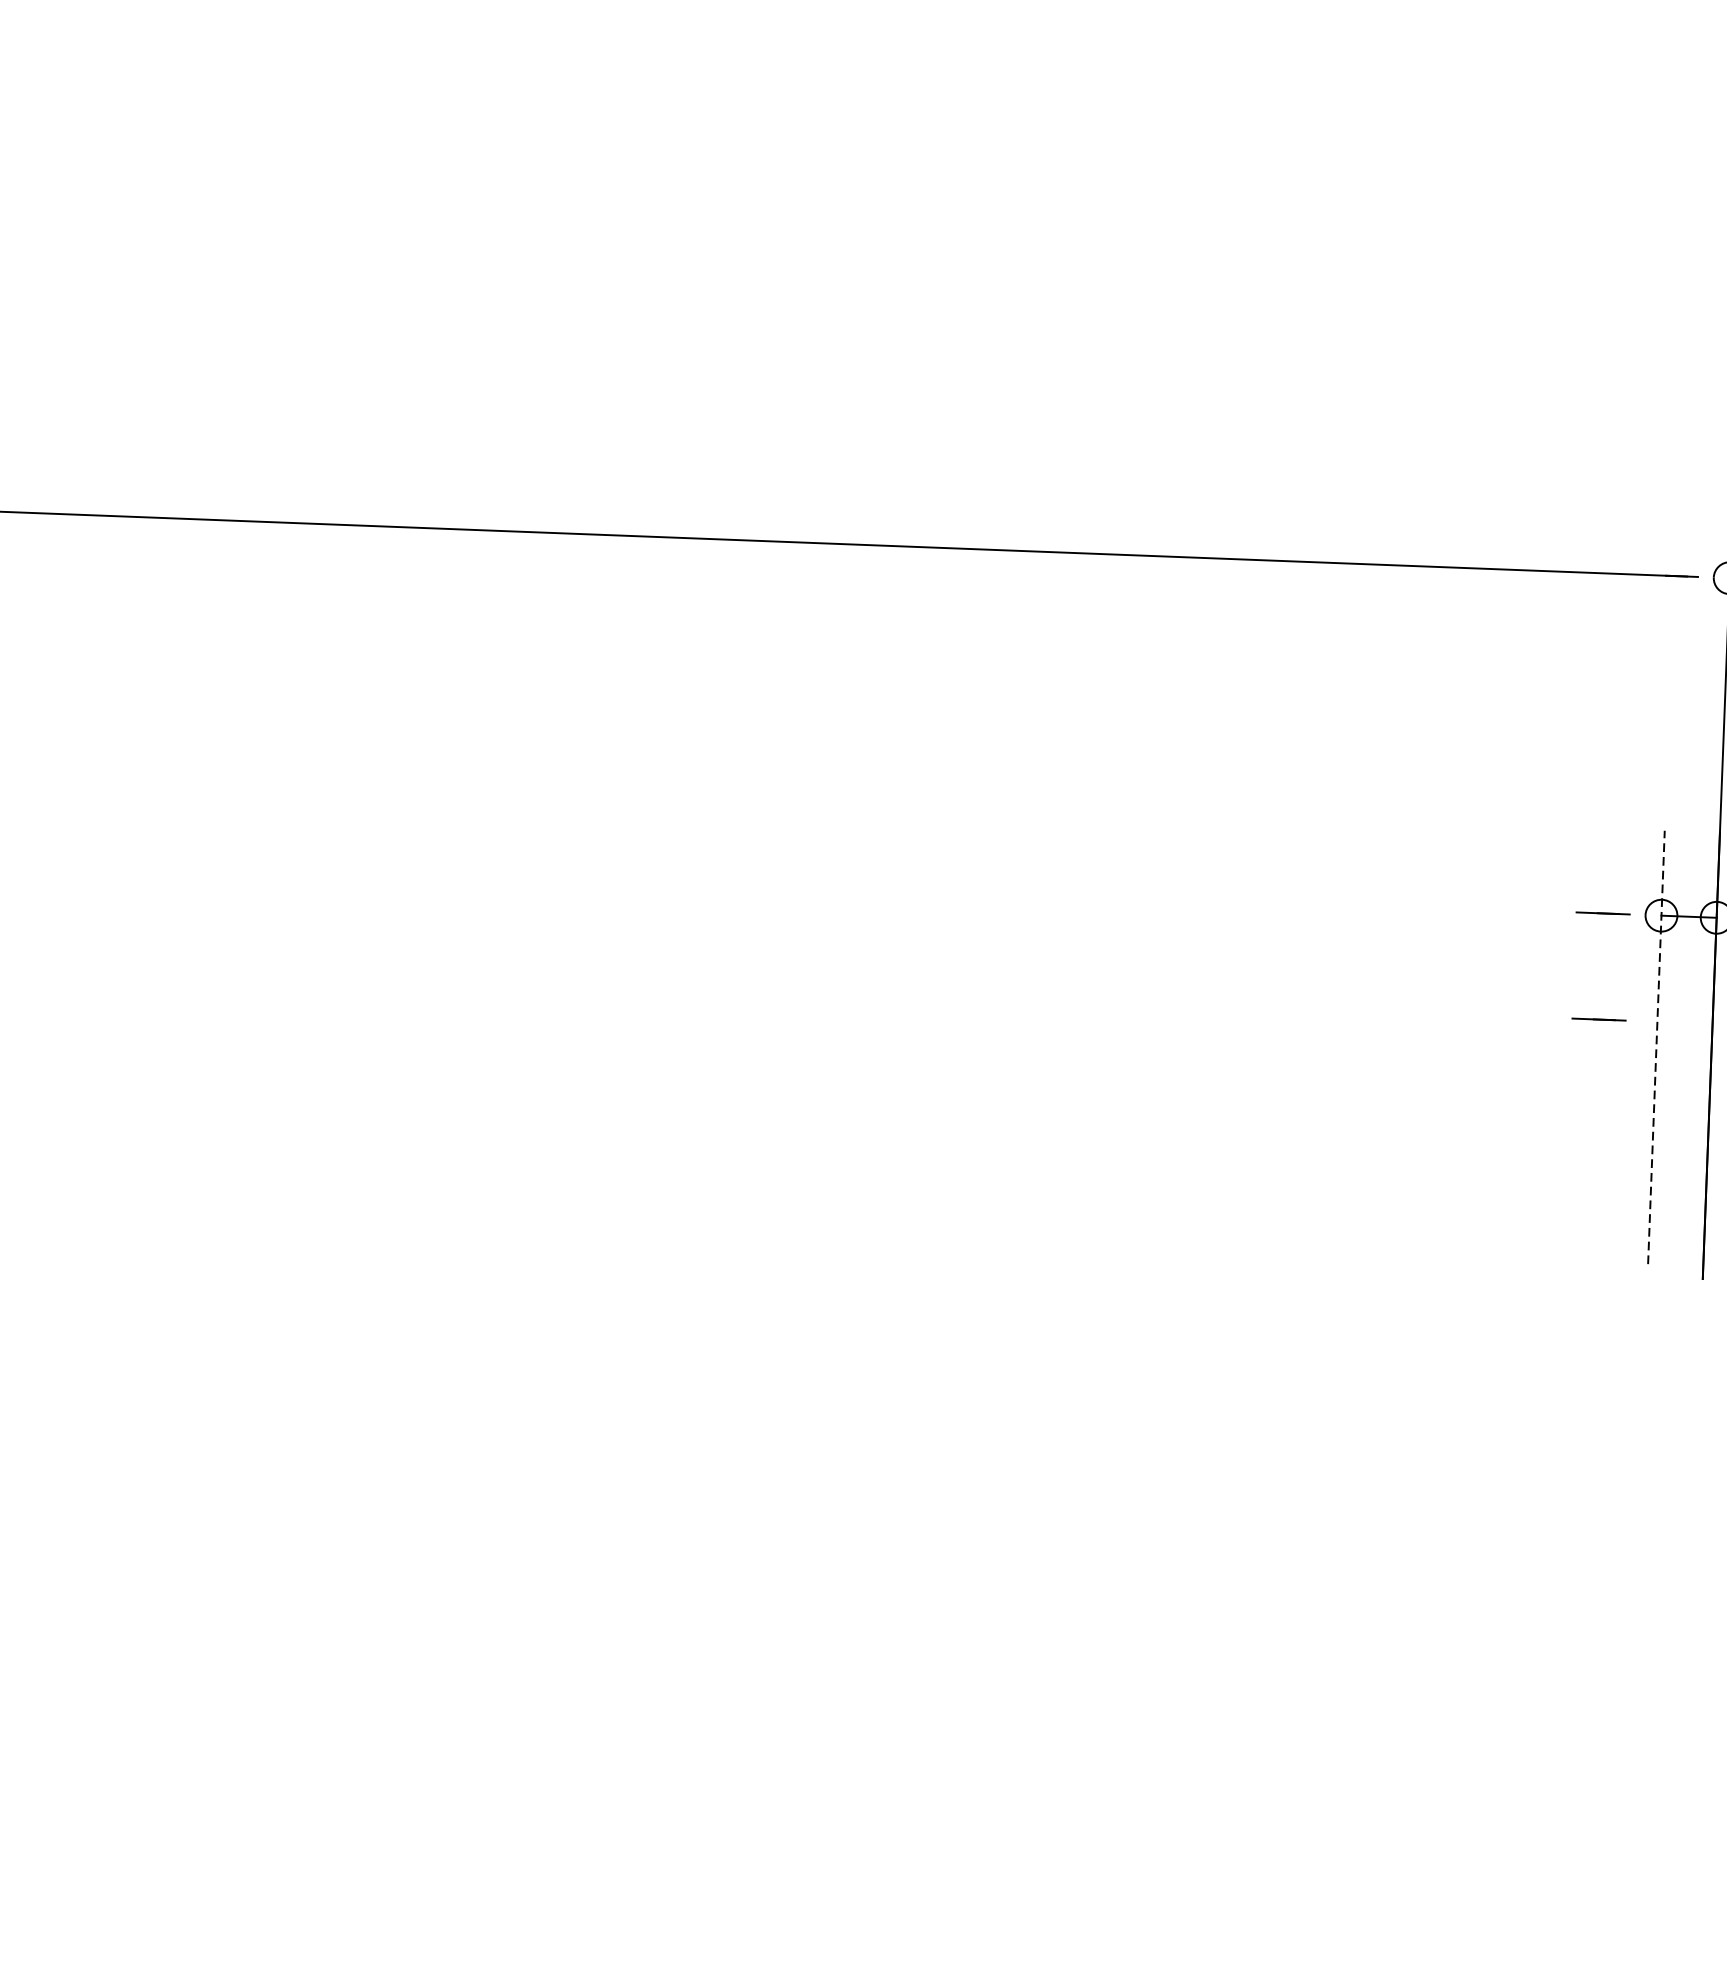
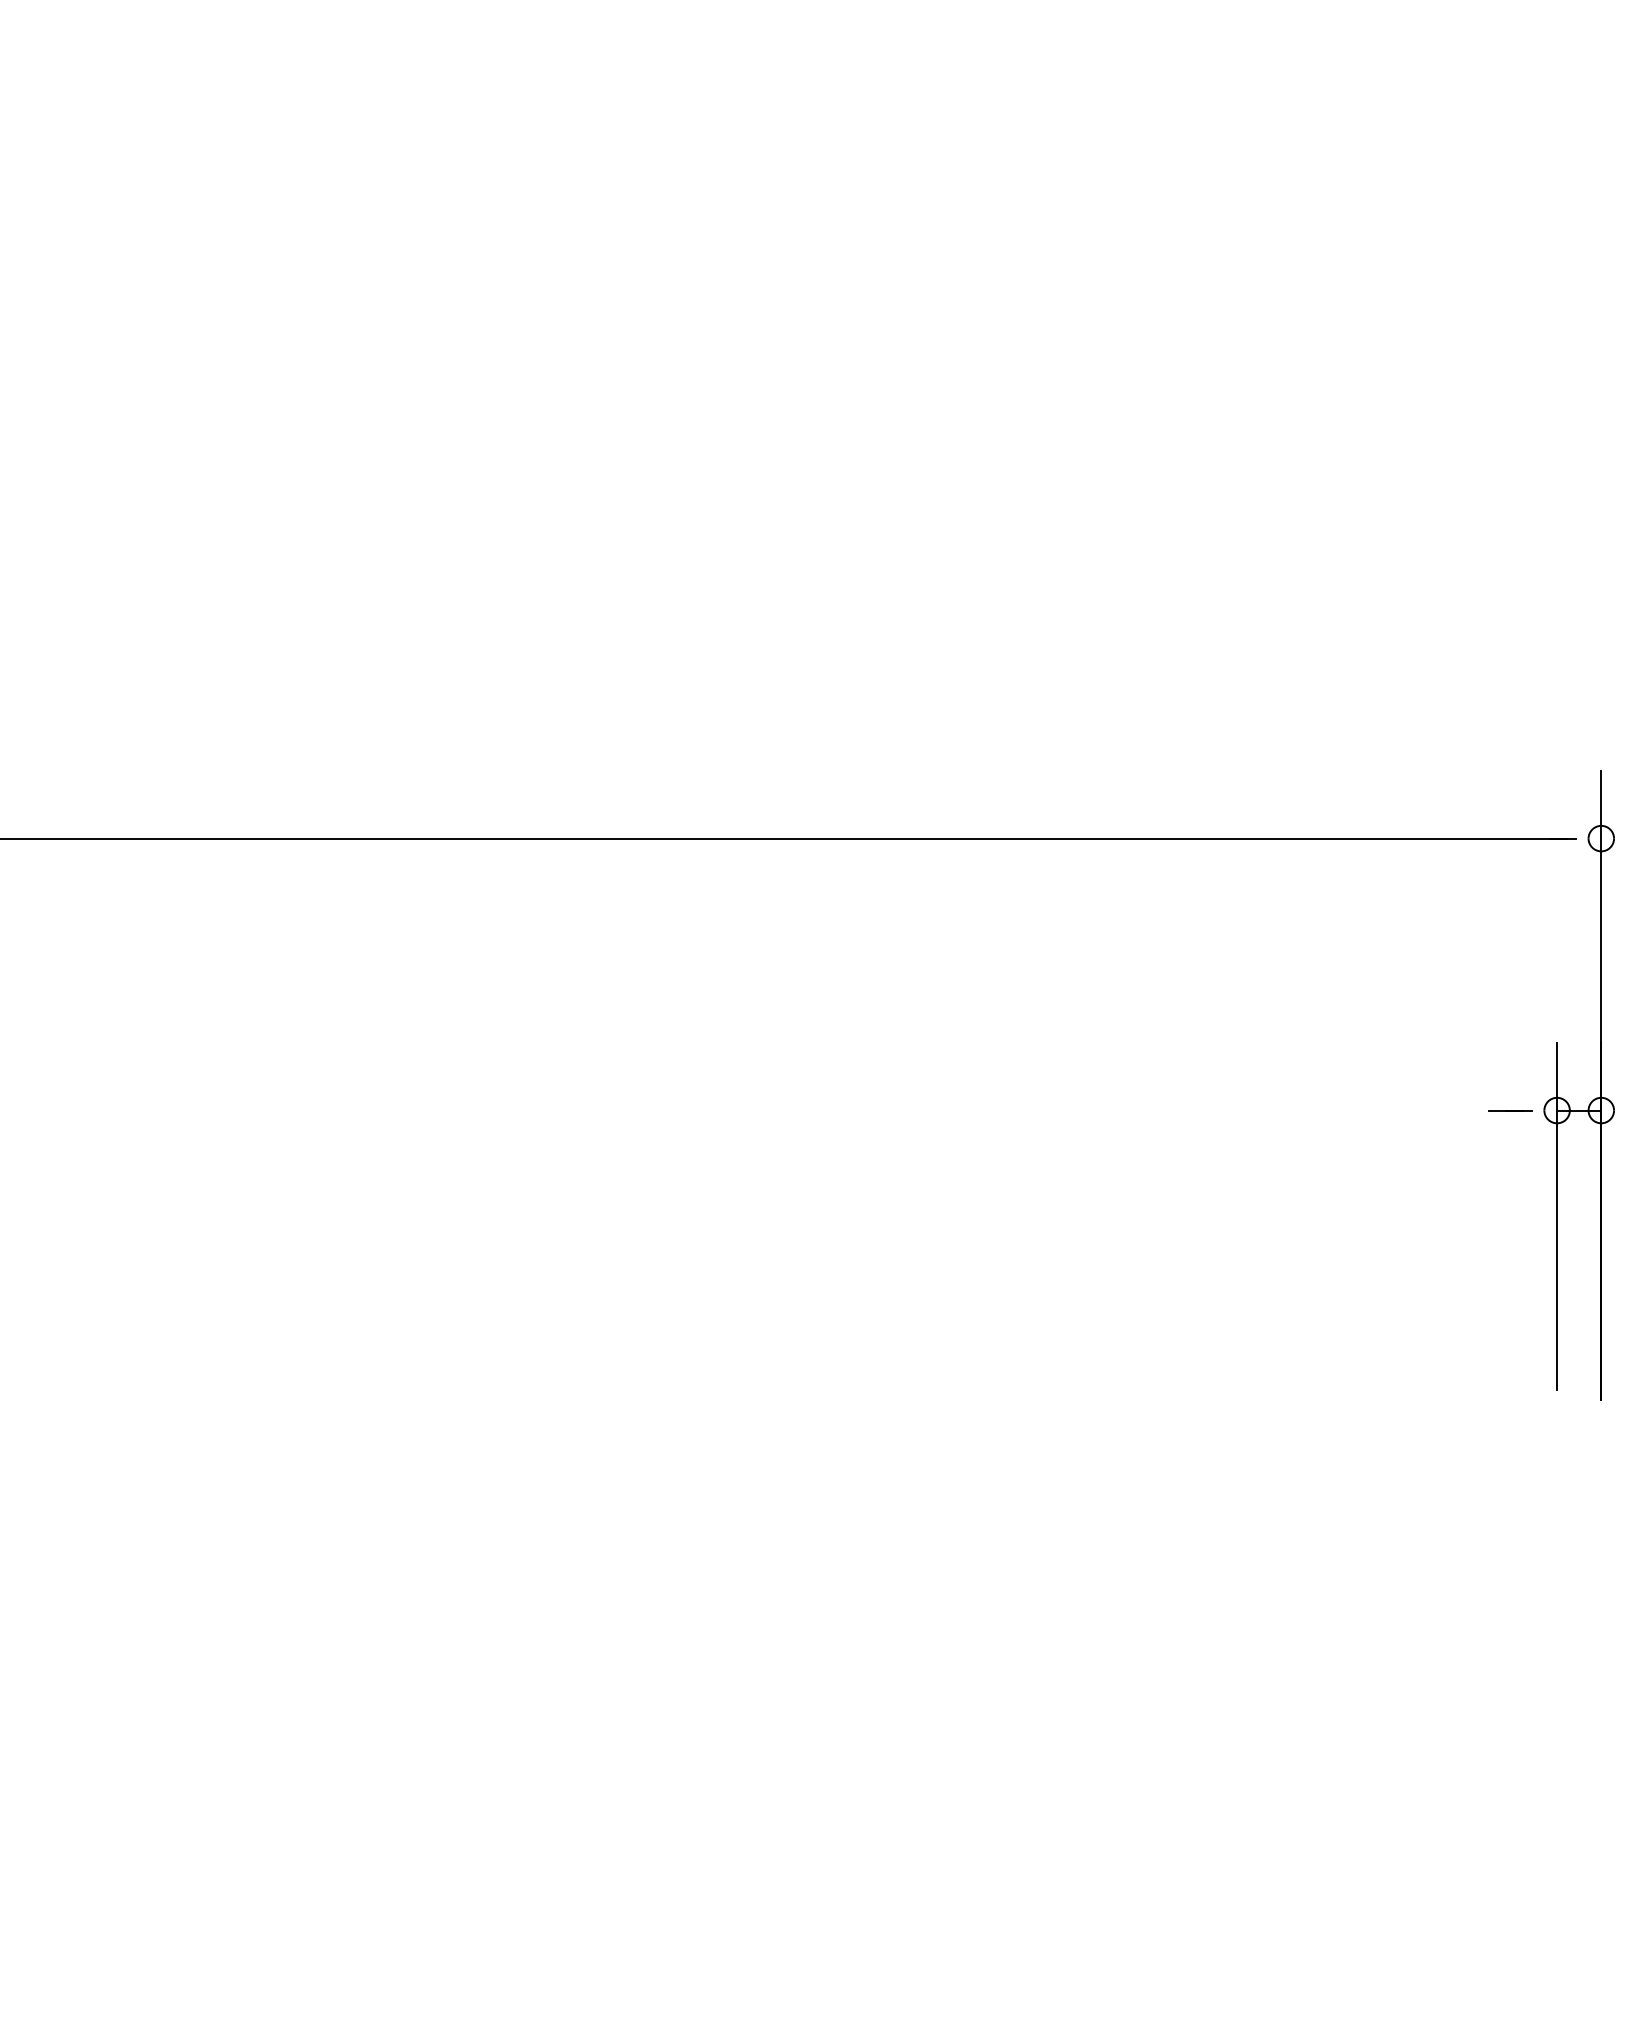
line: (1599, 1019) -> (1510, 1195), removed
line: (1656, 1046) -> (1557, 1215), dashed -> solid

